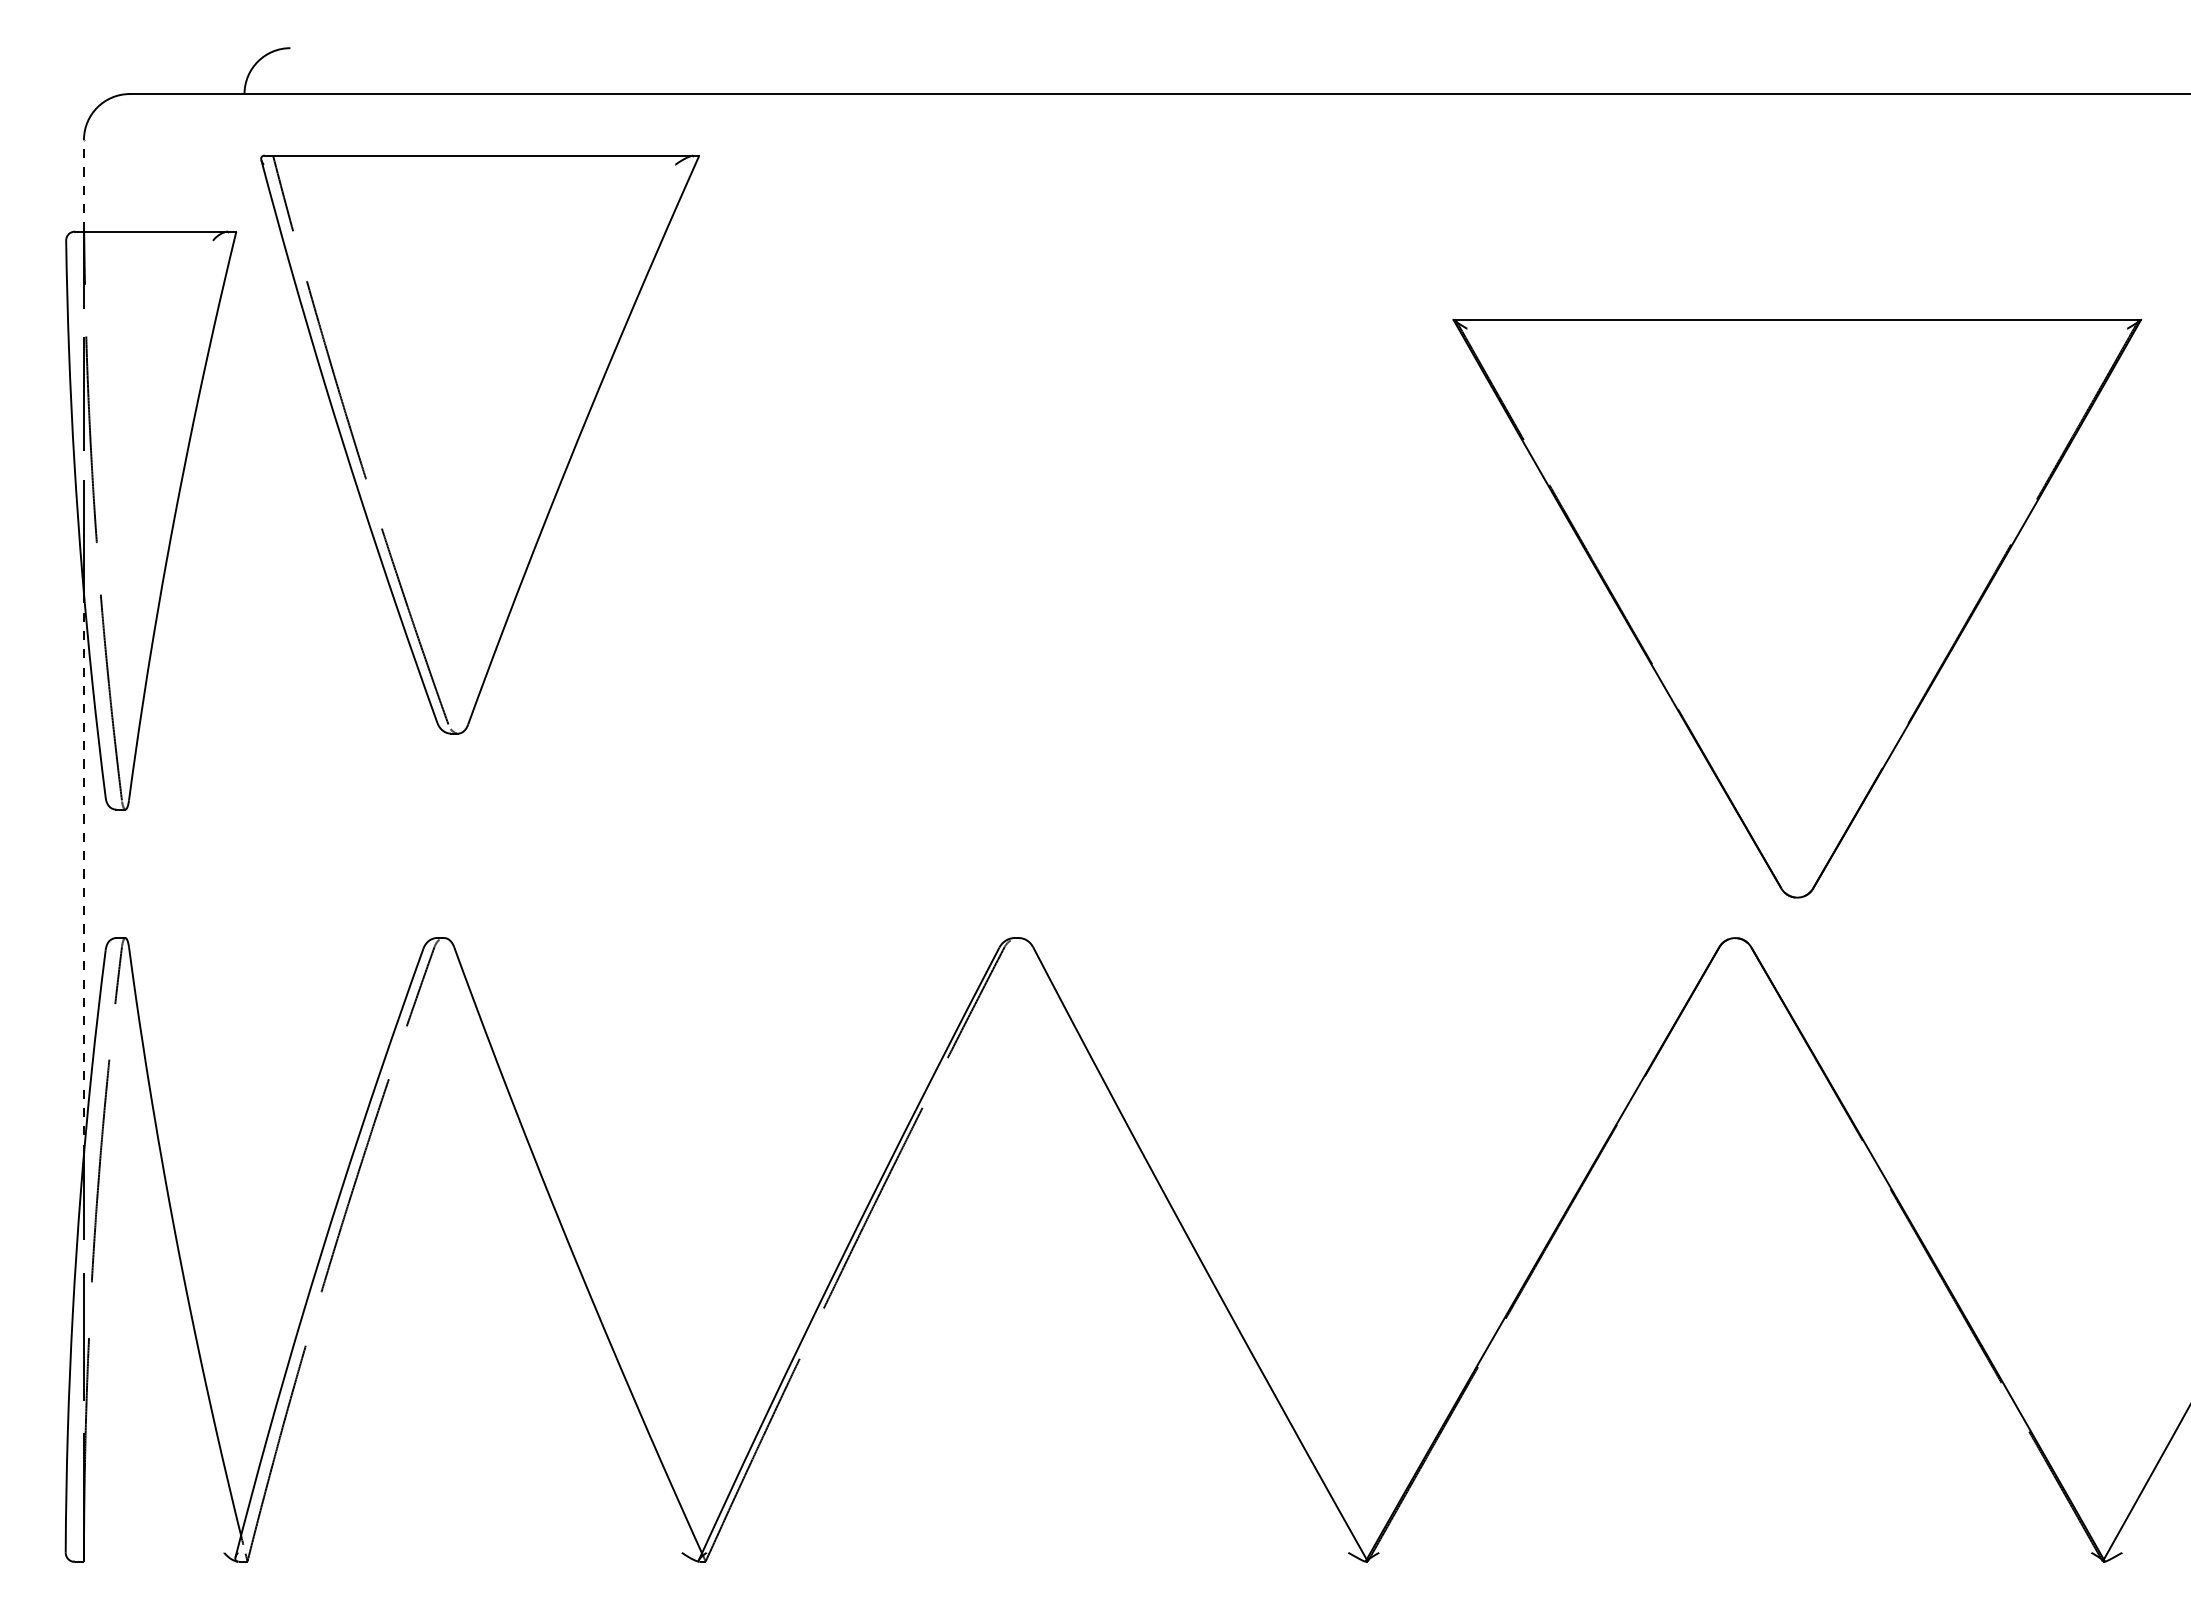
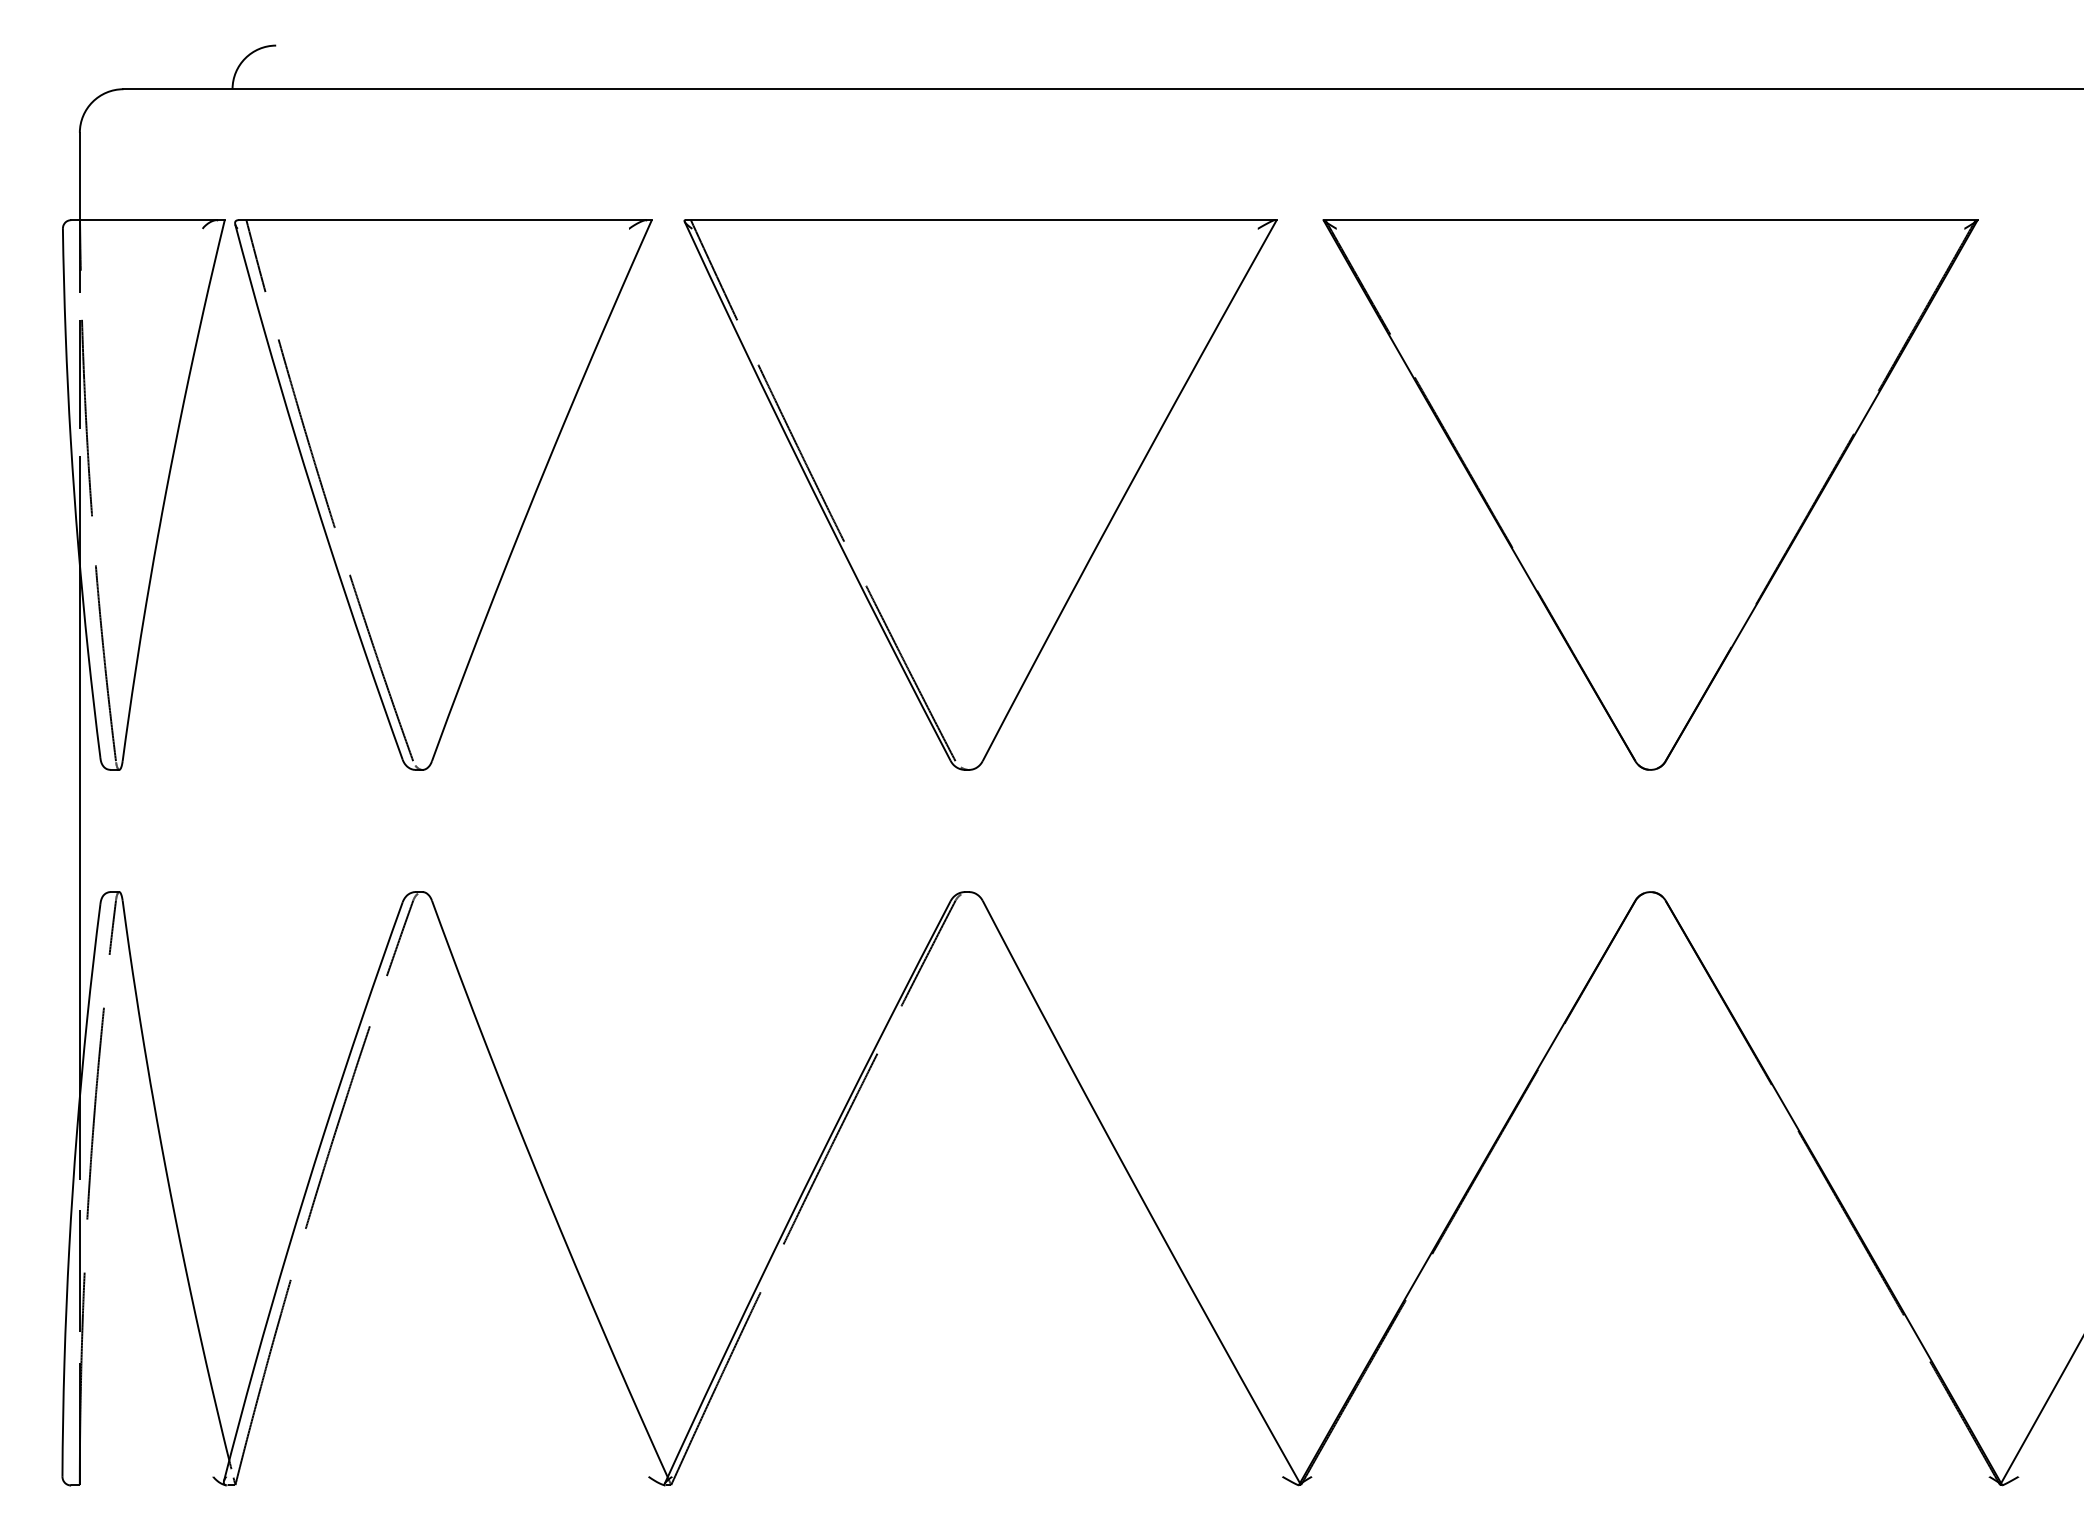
line: (83, 185) -> (79, 176), dashed -> solid
part: (479, 444) -> (442, 494), moved
part: (1030, 520) -> (980, 494), added
part: (1797, 608) -> (1650, 494), moved
line: (83, 873) -> (79, 830), dashed -> solid

